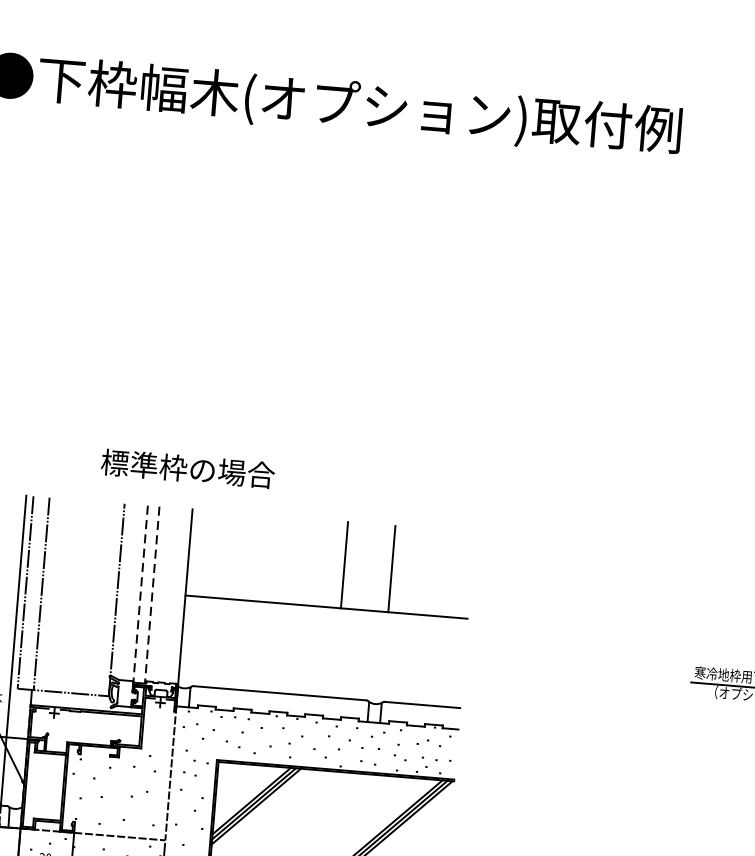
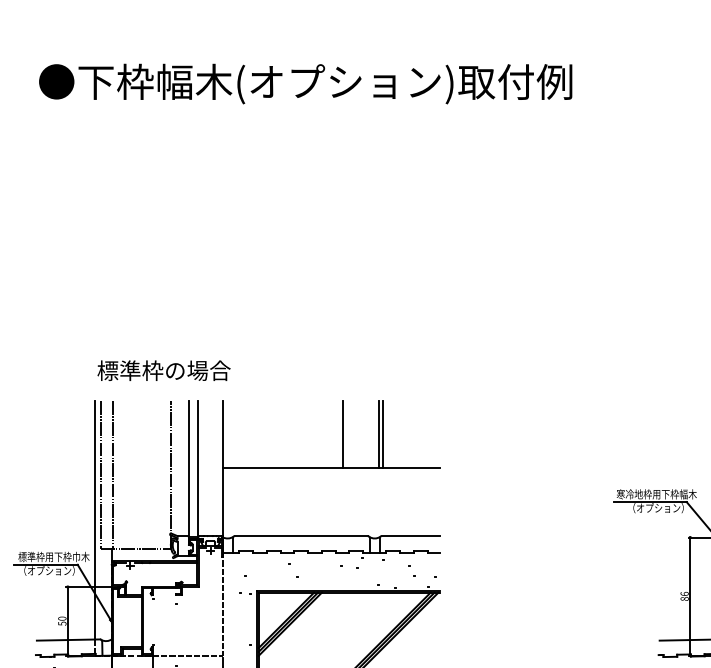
text: (187, 468) -> (163, 370), moved
line: (397, 569) -> (383, 434), added
line: (140, 595) -> (188, 470), dashed -> solid
line: (152, 595) -> (197, 469), dashed -> solid

